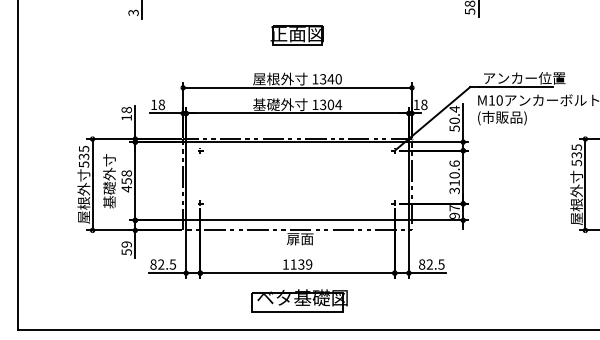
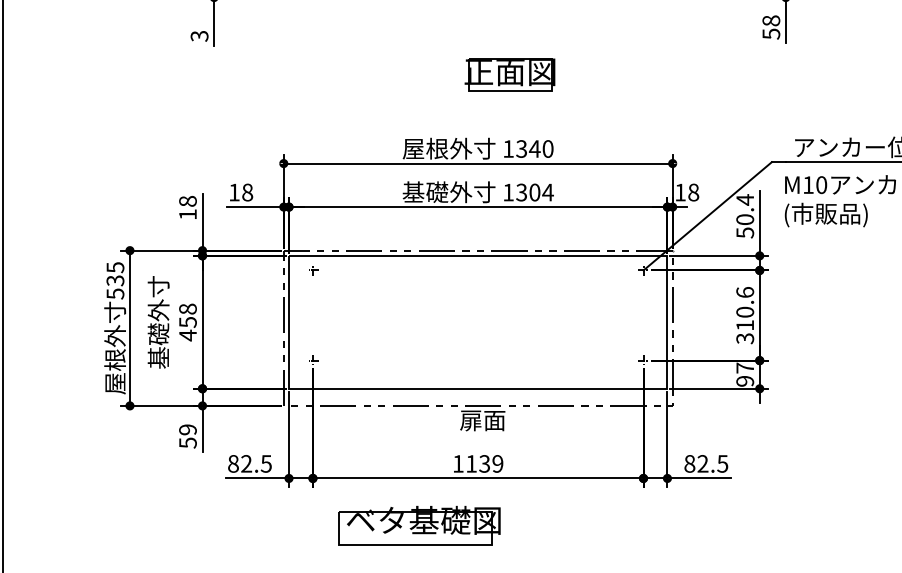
part: (296, 35) -> (508, 74), moved
part: (299, 300) -> (418, 524), moved

